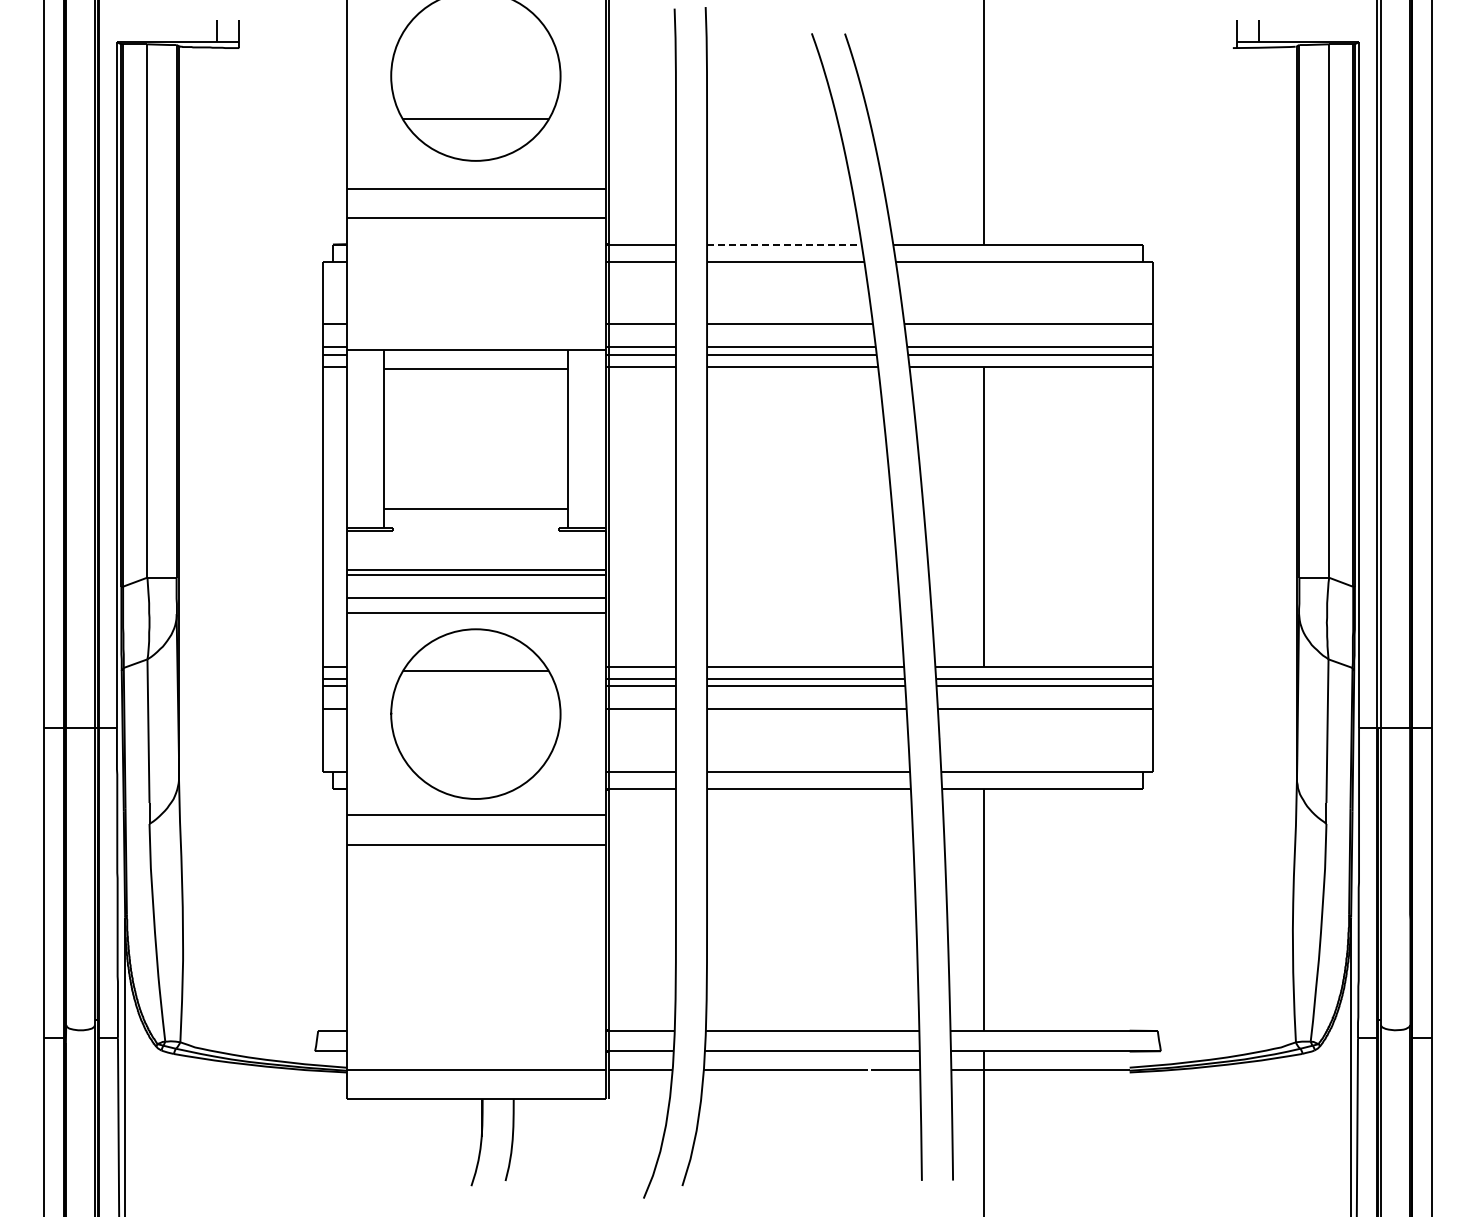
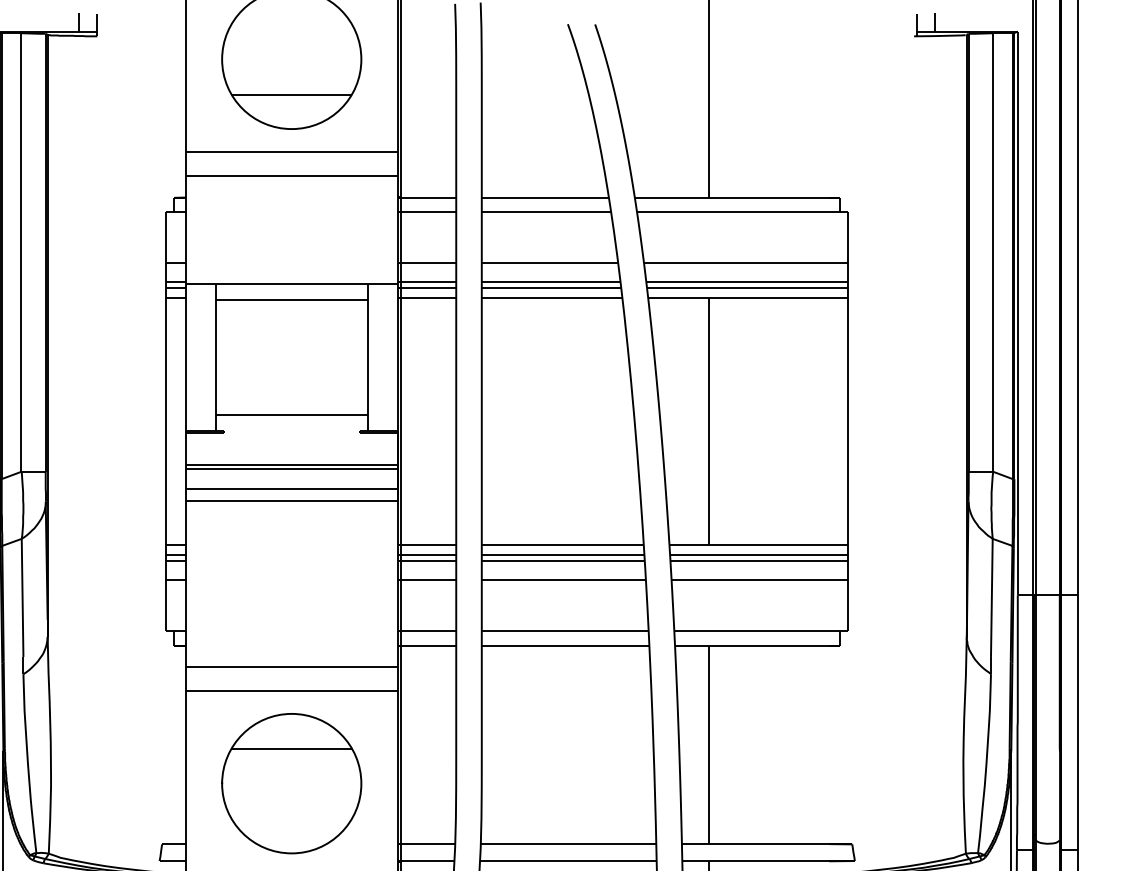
line: (785, 244) -> (546, 197), dashed -> solid
part: (475, 713) -> (291, 783), moved

